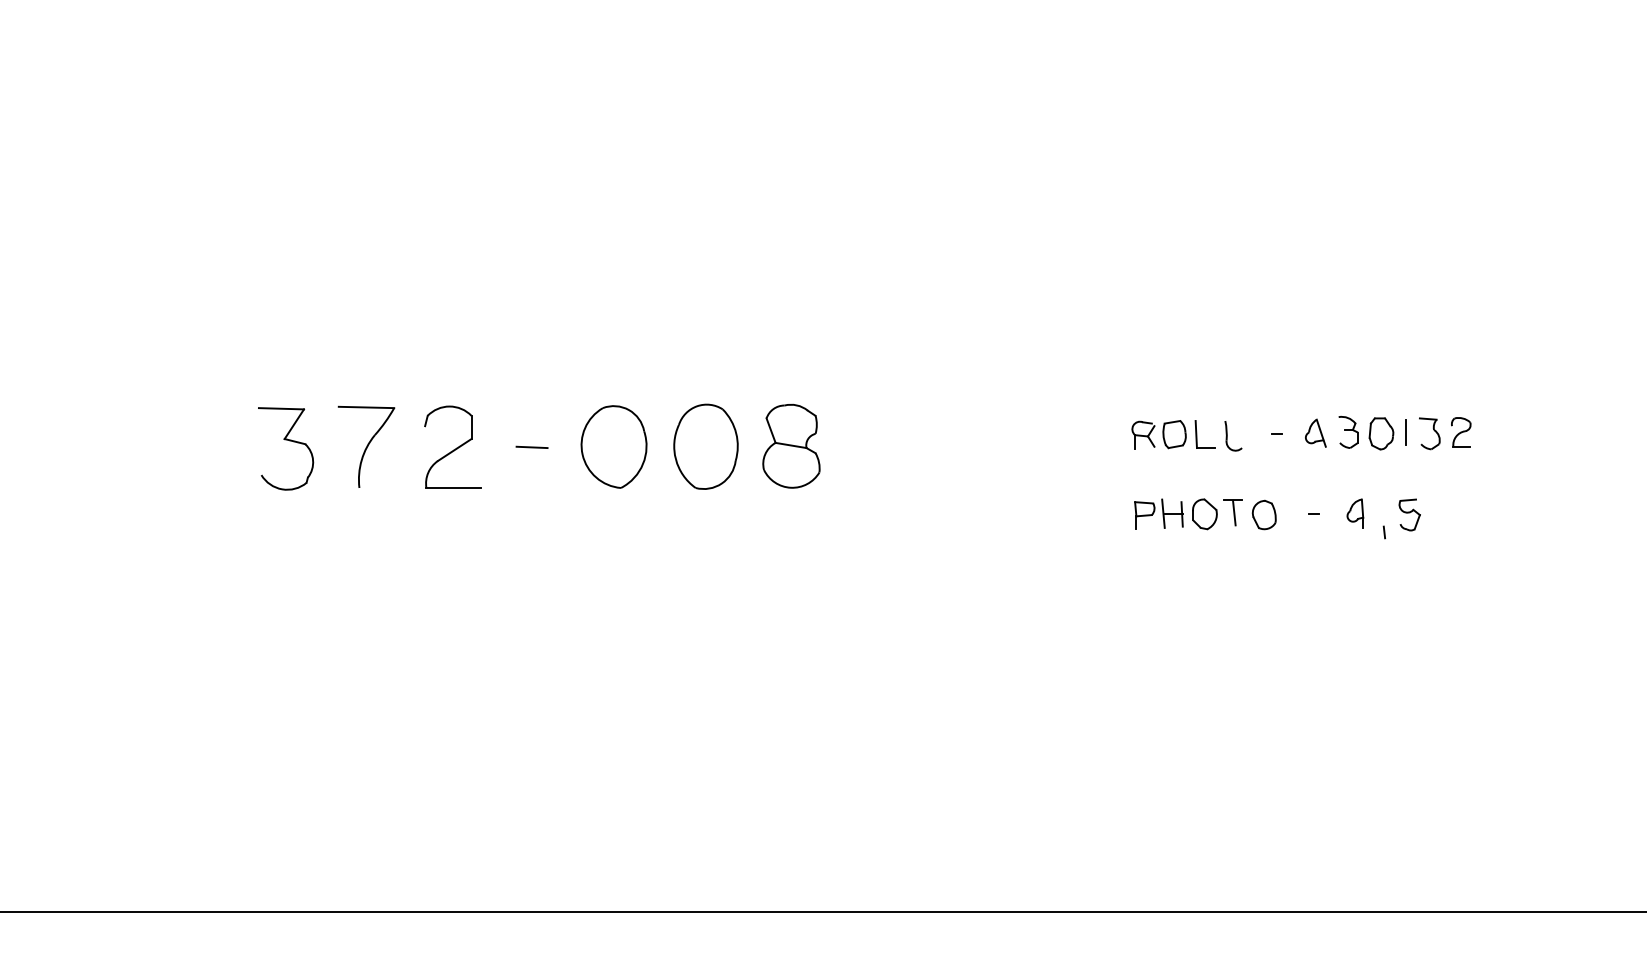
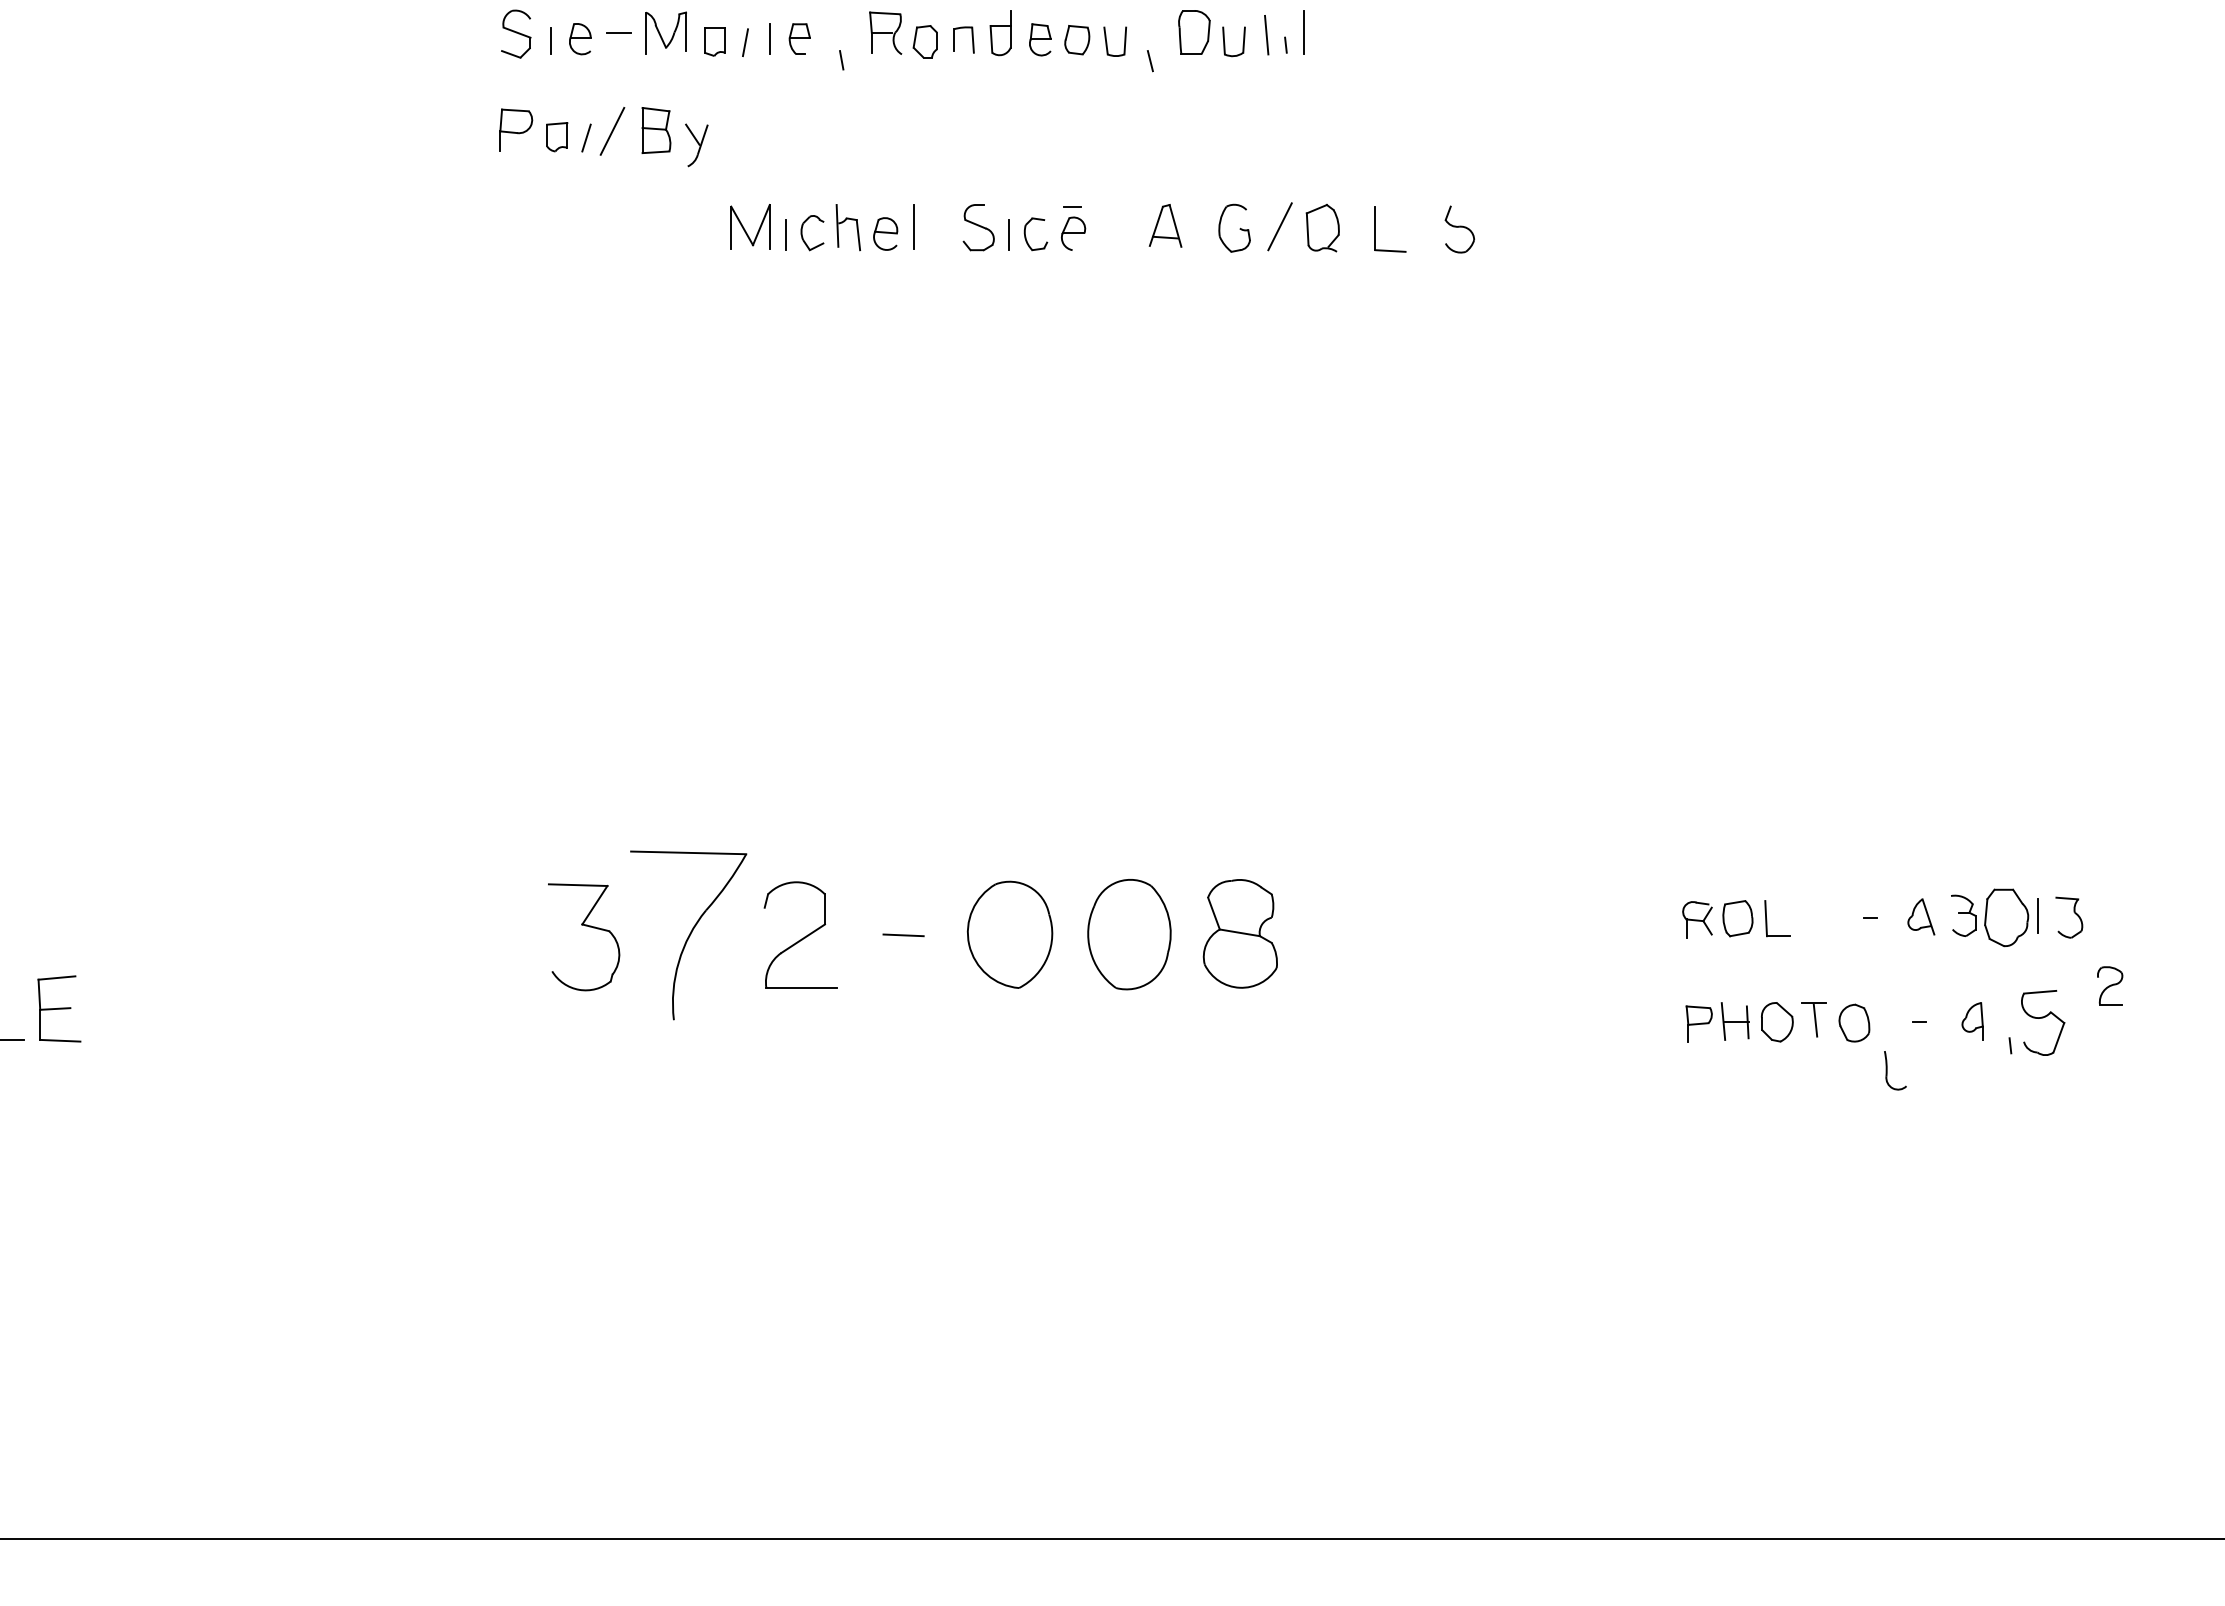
part: (1461, 432) -> (2110, 985), moved
part: (1381, 433) -> (2006, 917), size x1.4
part: (1227, 435) -> (1887, 1070), moved
part: (366, 446) -> (688, 934), size x1.6
part: (1409, 515) -> (2043, 1023), size x1.6

